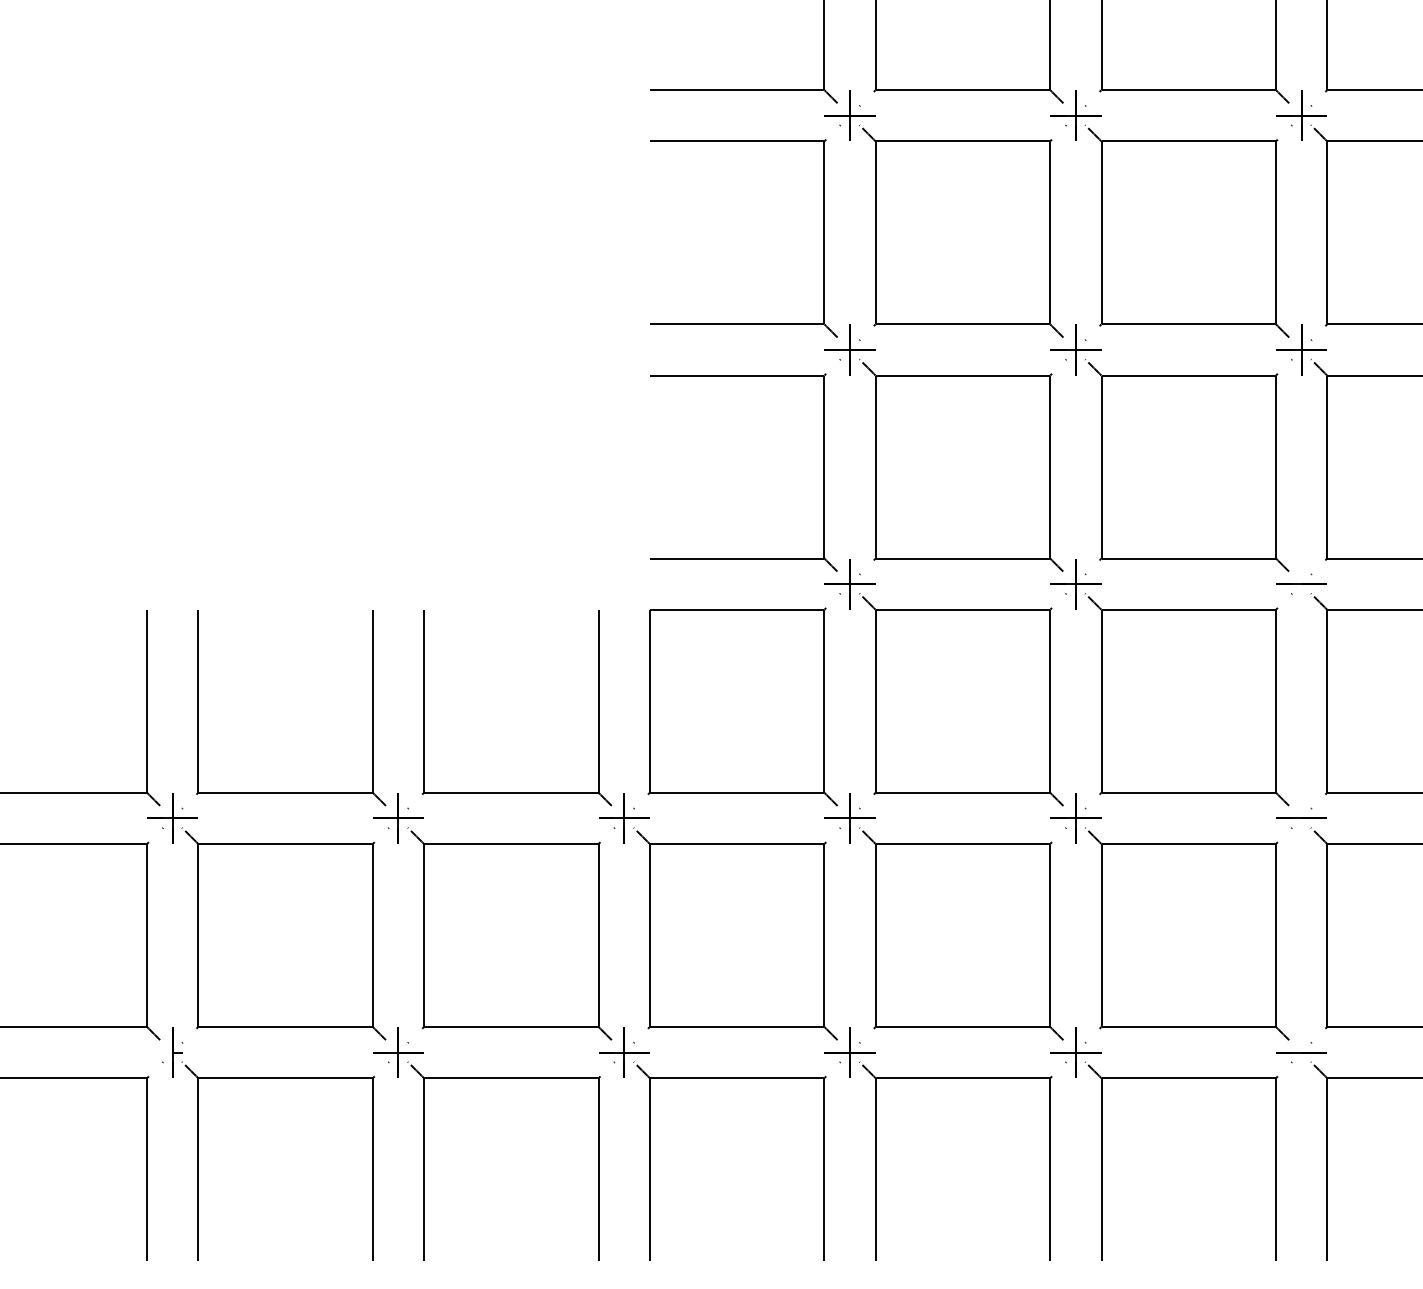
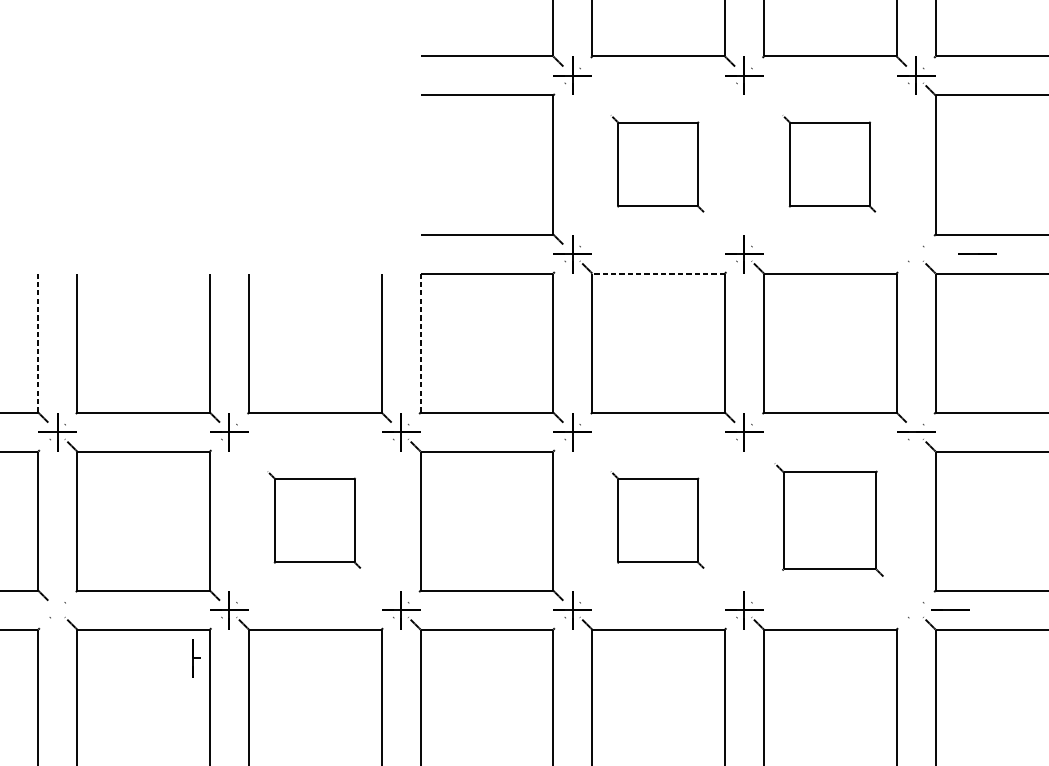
part: (961, 465) -> (657, 163), size x0.6
part: (1187, 465) -> (829, 163), size x0.6
line: (1301, 583) -> (977, 253), moved
line: (962, 609) -> (658, 273), solid -> dashed
line: (147, 700) -> (38, 342), solid -> dashed
line: (649, 700) -> (420, 342), solid -> dashed
part: (509, 933) -> (313, 519), size x0.6
part: (961, 933) -> (657, 519), size x0.6
part: (1186, 933) -> (828, 519), size x0.7
part: (177, 1052) -> (196, 657), moved
line: (1301, 1052) -> (950, 610), moved

